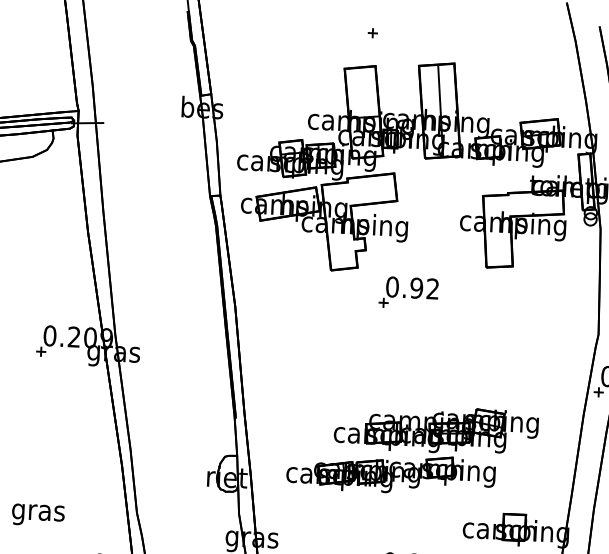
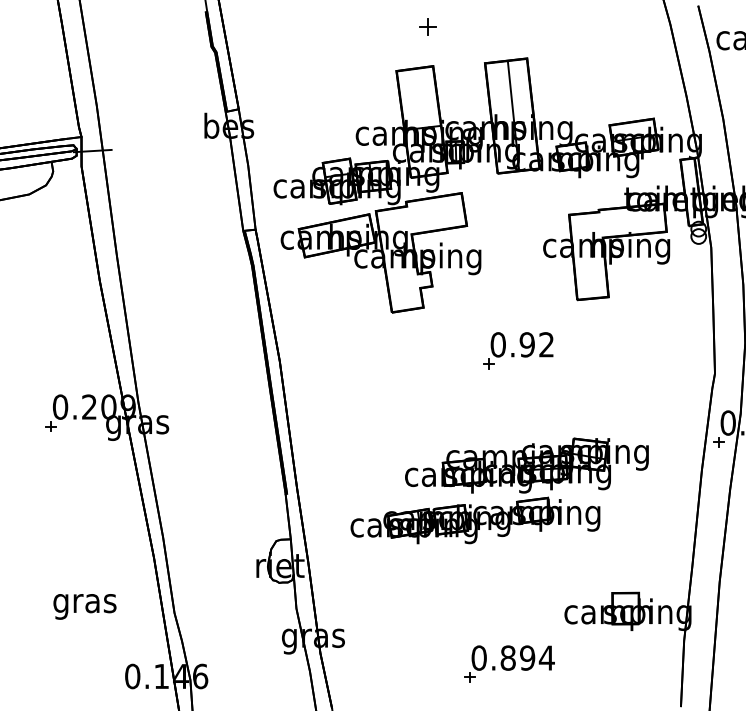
part: (372, 32) -> (427, 26), size x1.6
part: (409, 292) -> (518, 350), moved
part: (412, 449) -> (499, 490), moved
text: (37, 514) -> (84, 606), moved

